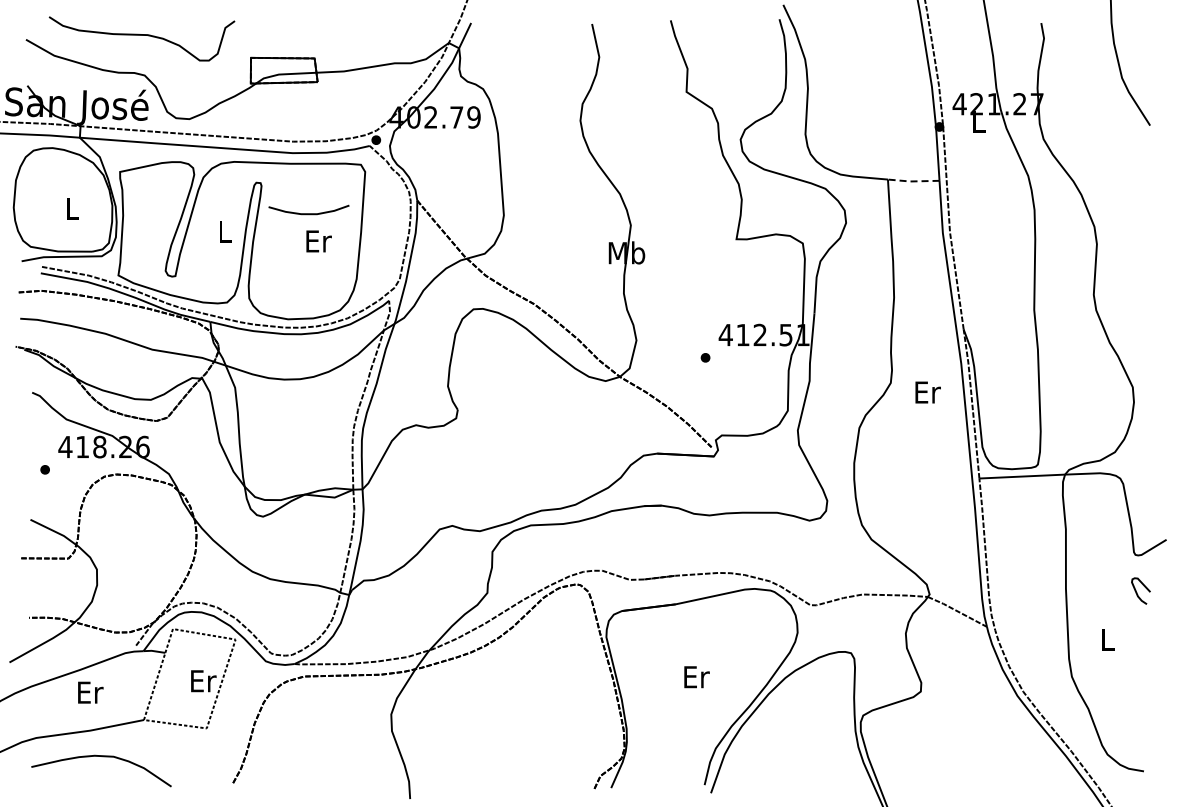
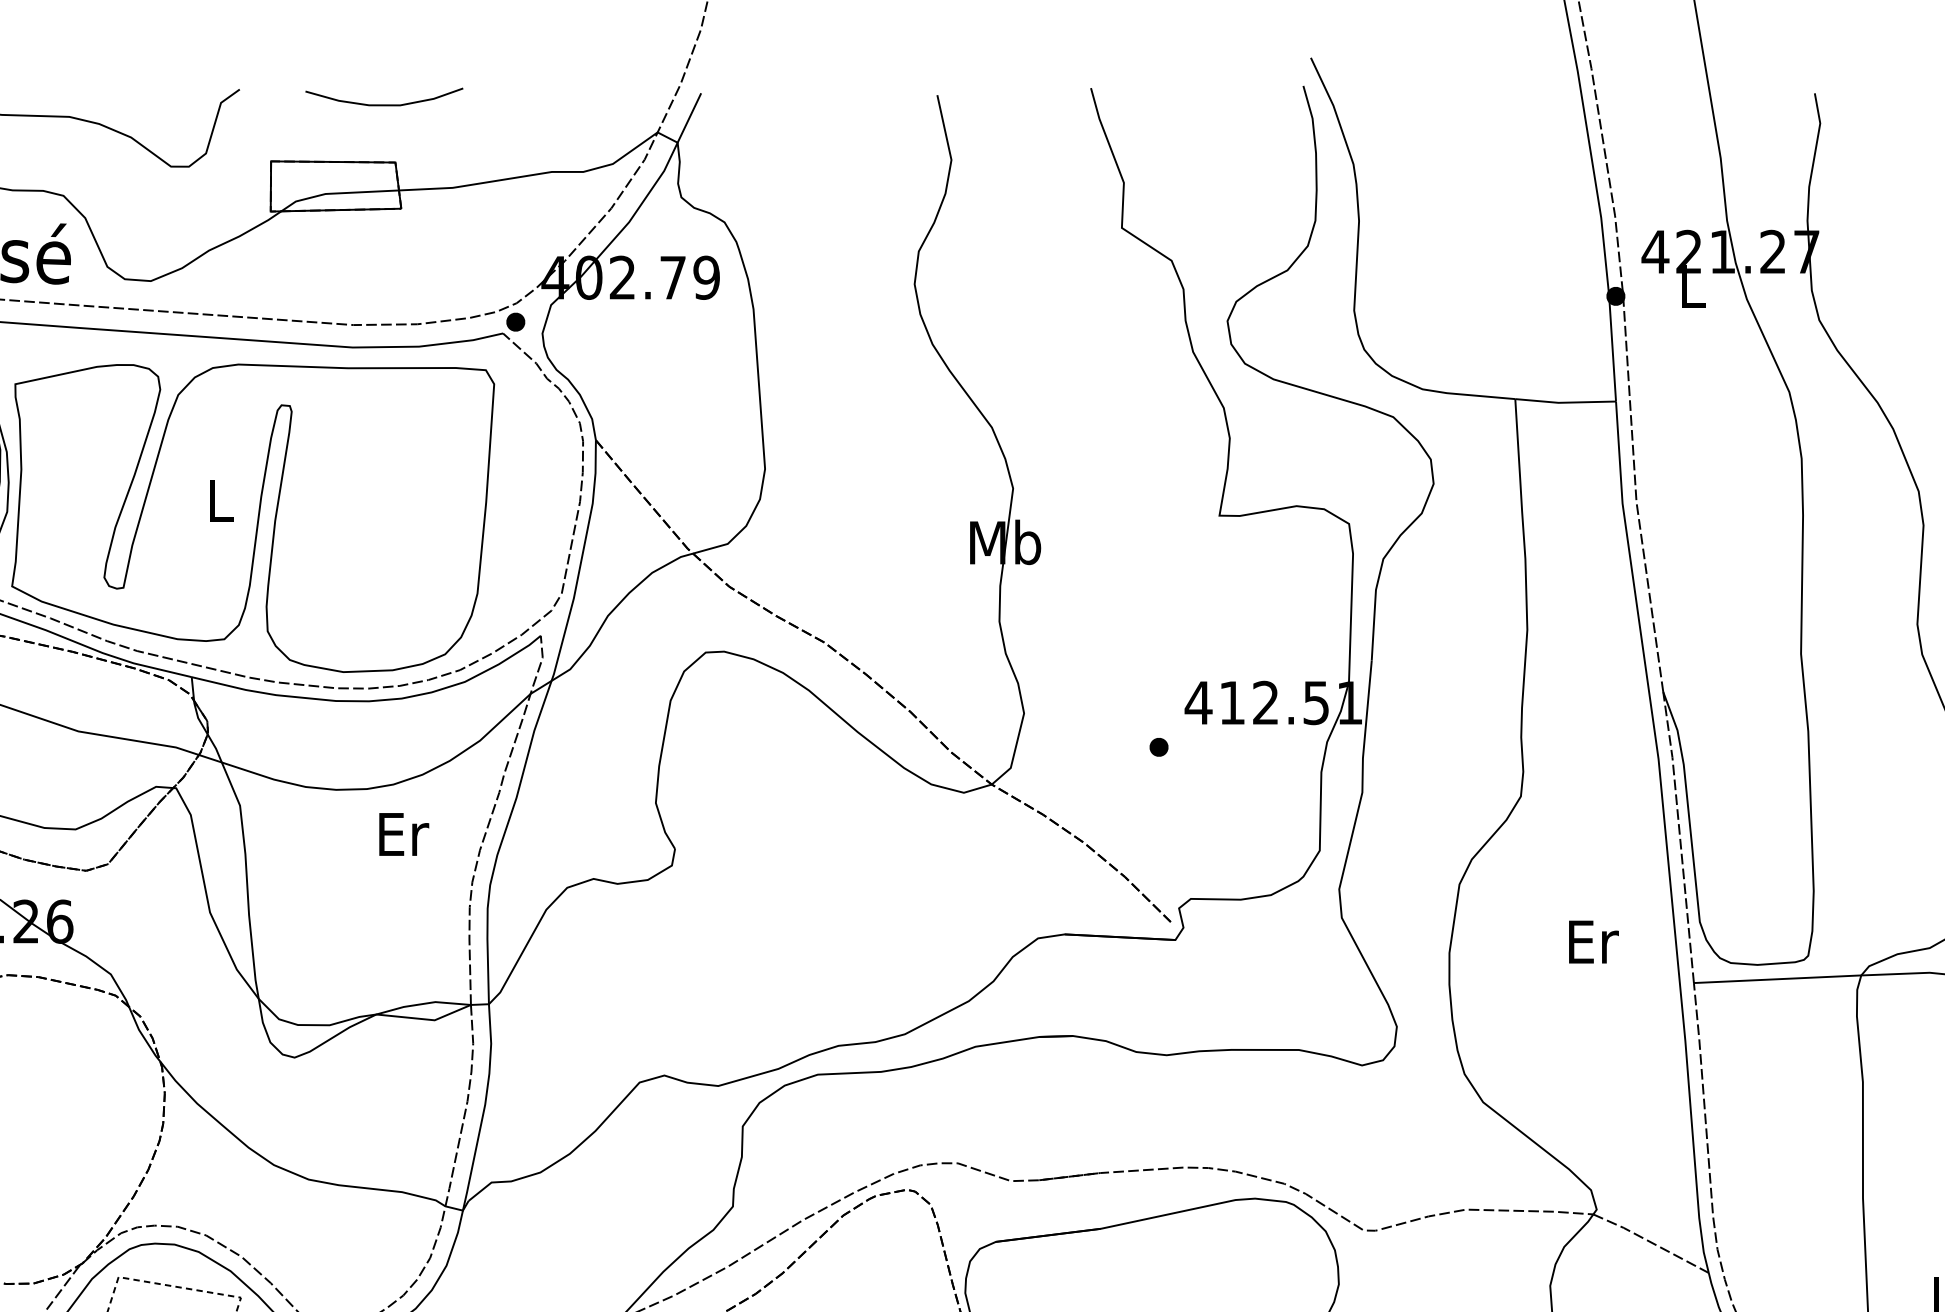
line: (913, 181) -> (1565, 402), dashed -> solid
curve: (308, 213) -> (383, 103), moved
text: (318, 241) -> (402, 834), moved
text: (927, 392) -> (1592, 941), moved

